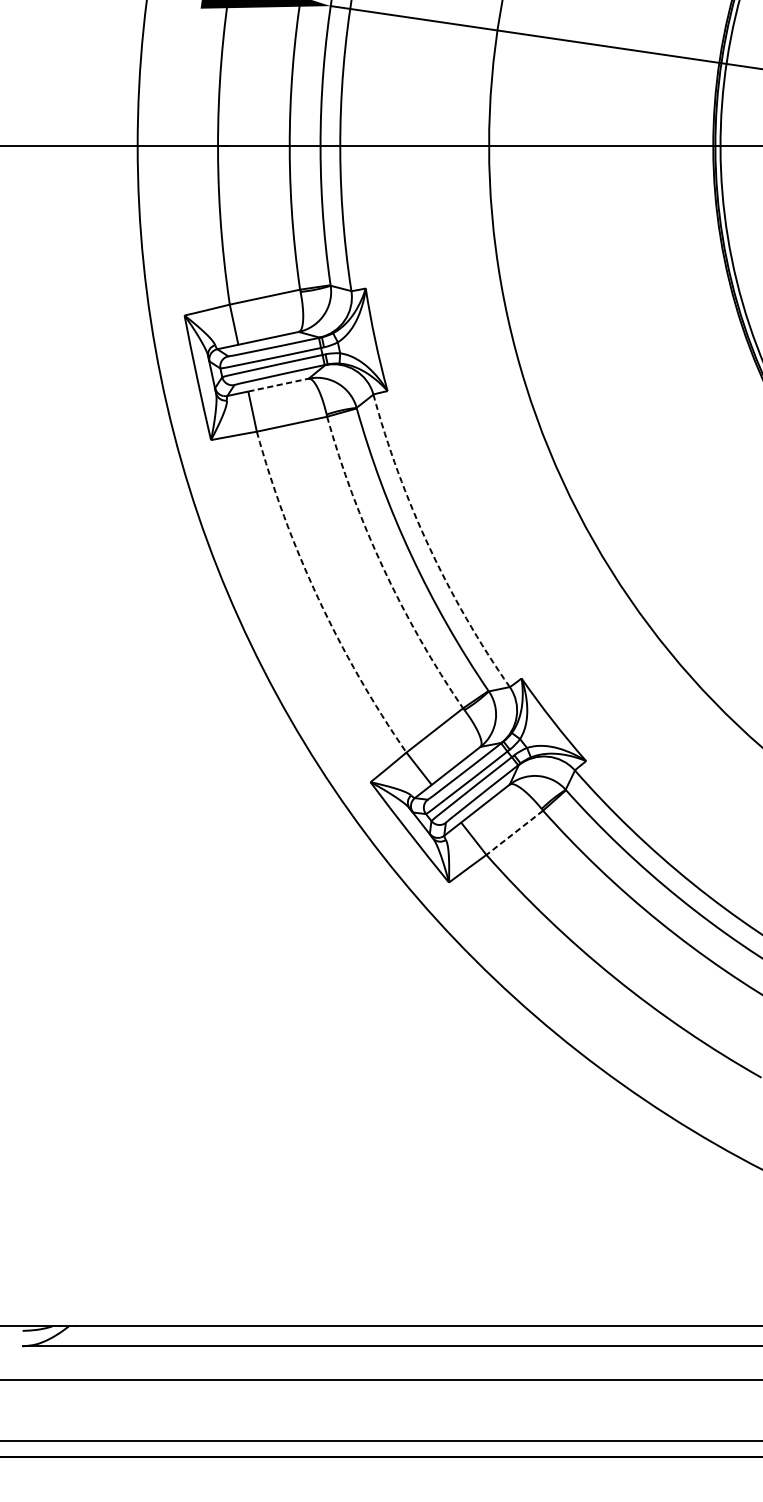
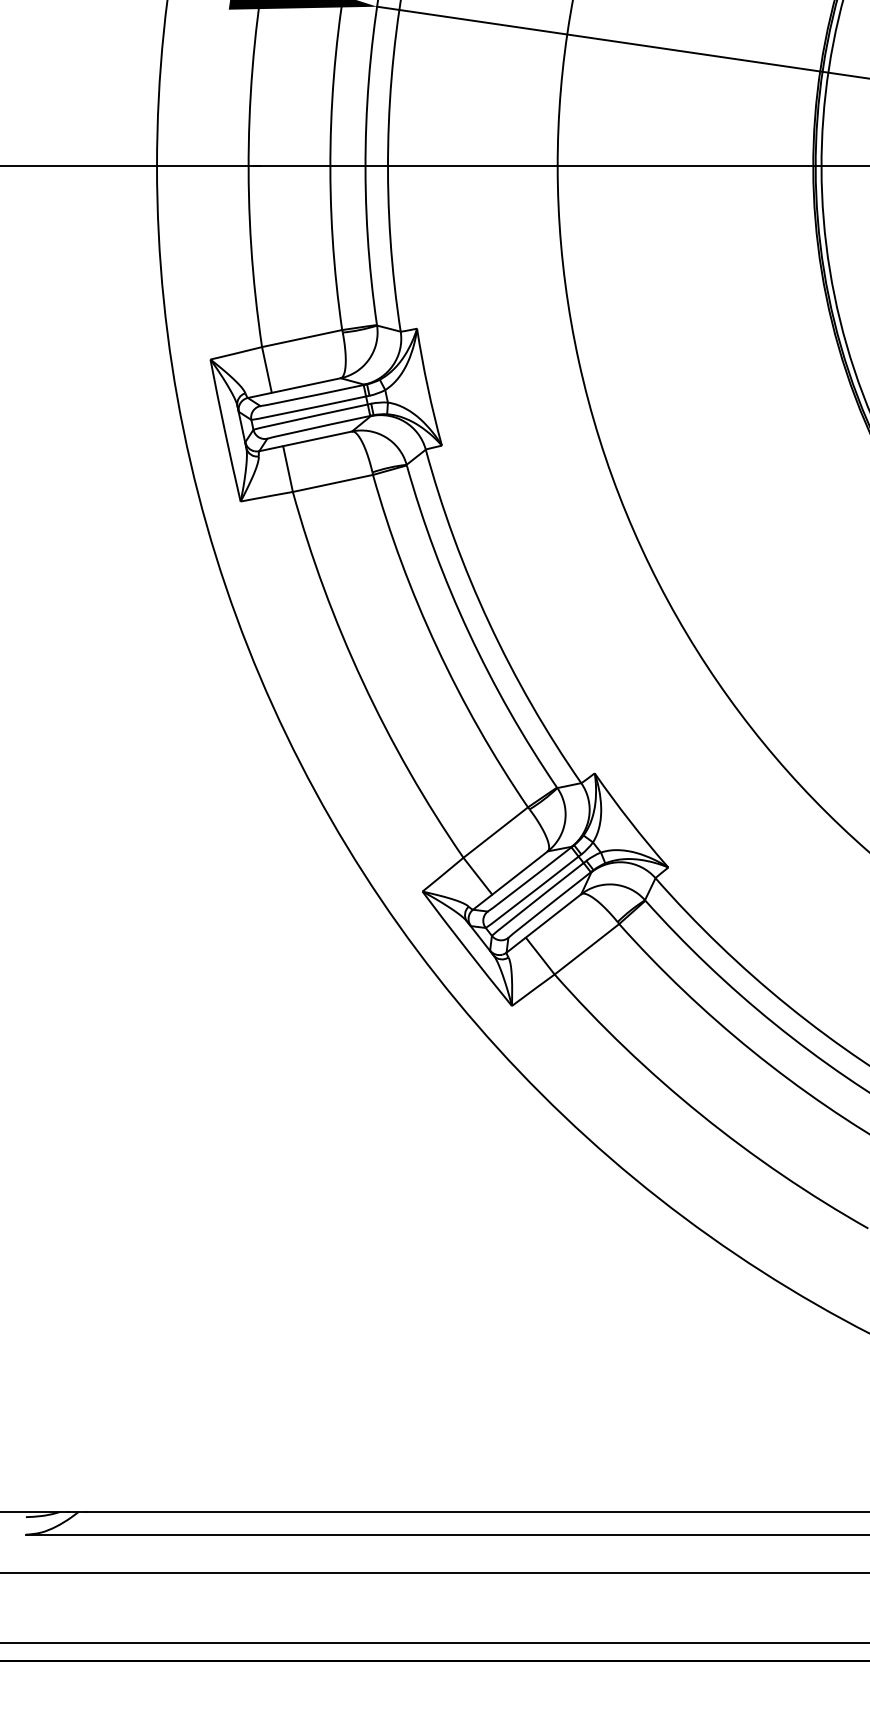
line: (279, 384) -> (318, 438), dashed -> solid
arc: (429, 547) -> (489, 623), dashed -> solid
arc: (383, 568) -> (437, 647), dashed -> solid
arc: (317, 597) -> (362, 681), dashed -> solid
line: (514, 833) -> (586, 949), dashed -> solid

